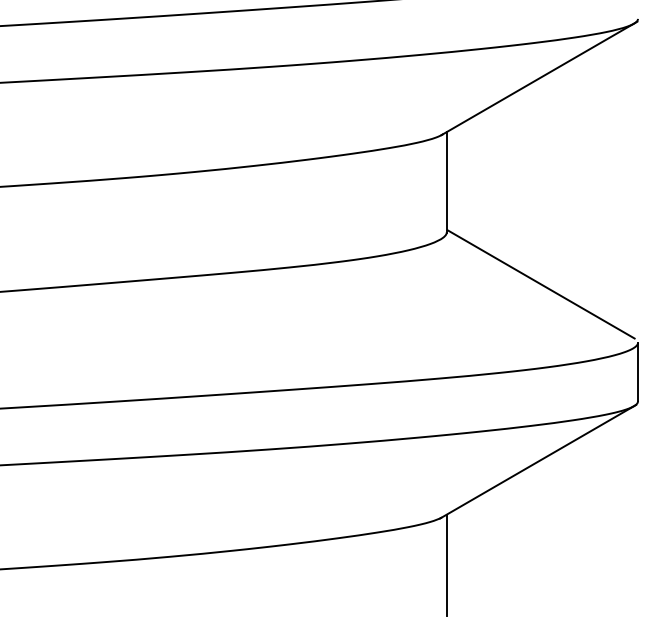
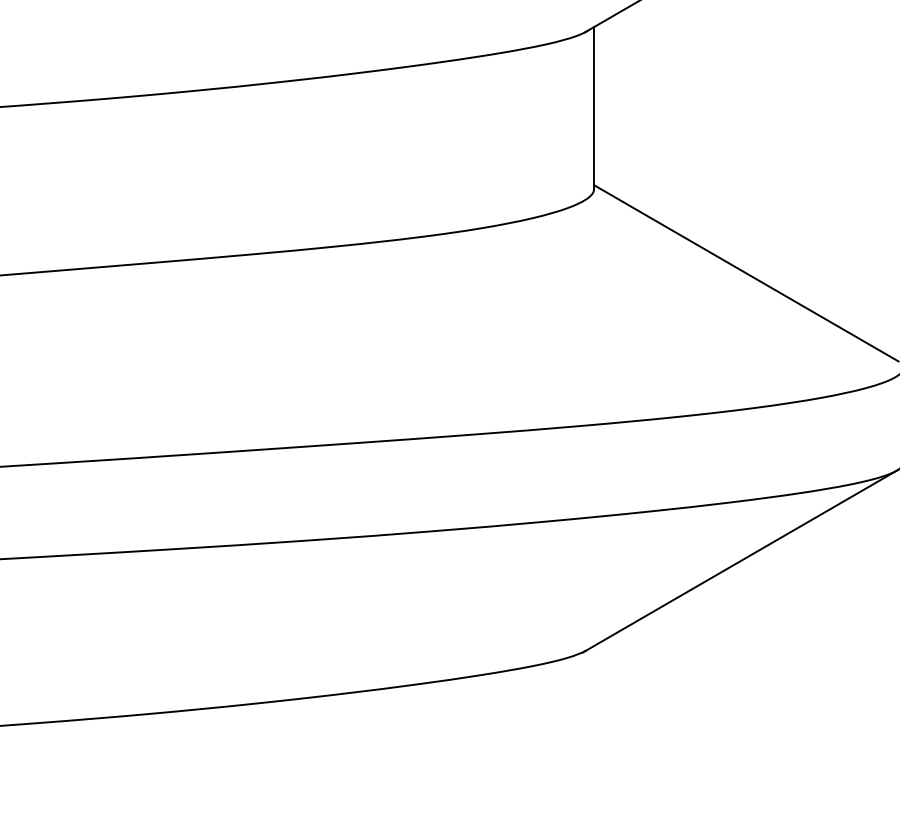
line: (446, 564) -> (593, 726), removed

